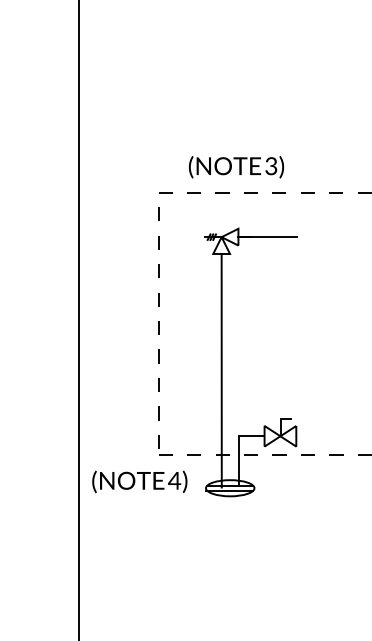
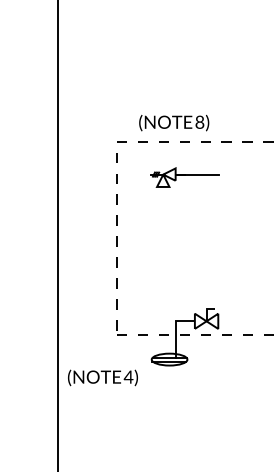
text: (270, 166) -> (199, 122), 3) -> 8)
line: (221, 370) -> (163, 272), removed
text: (139, 481) -> (102, 377), moved

